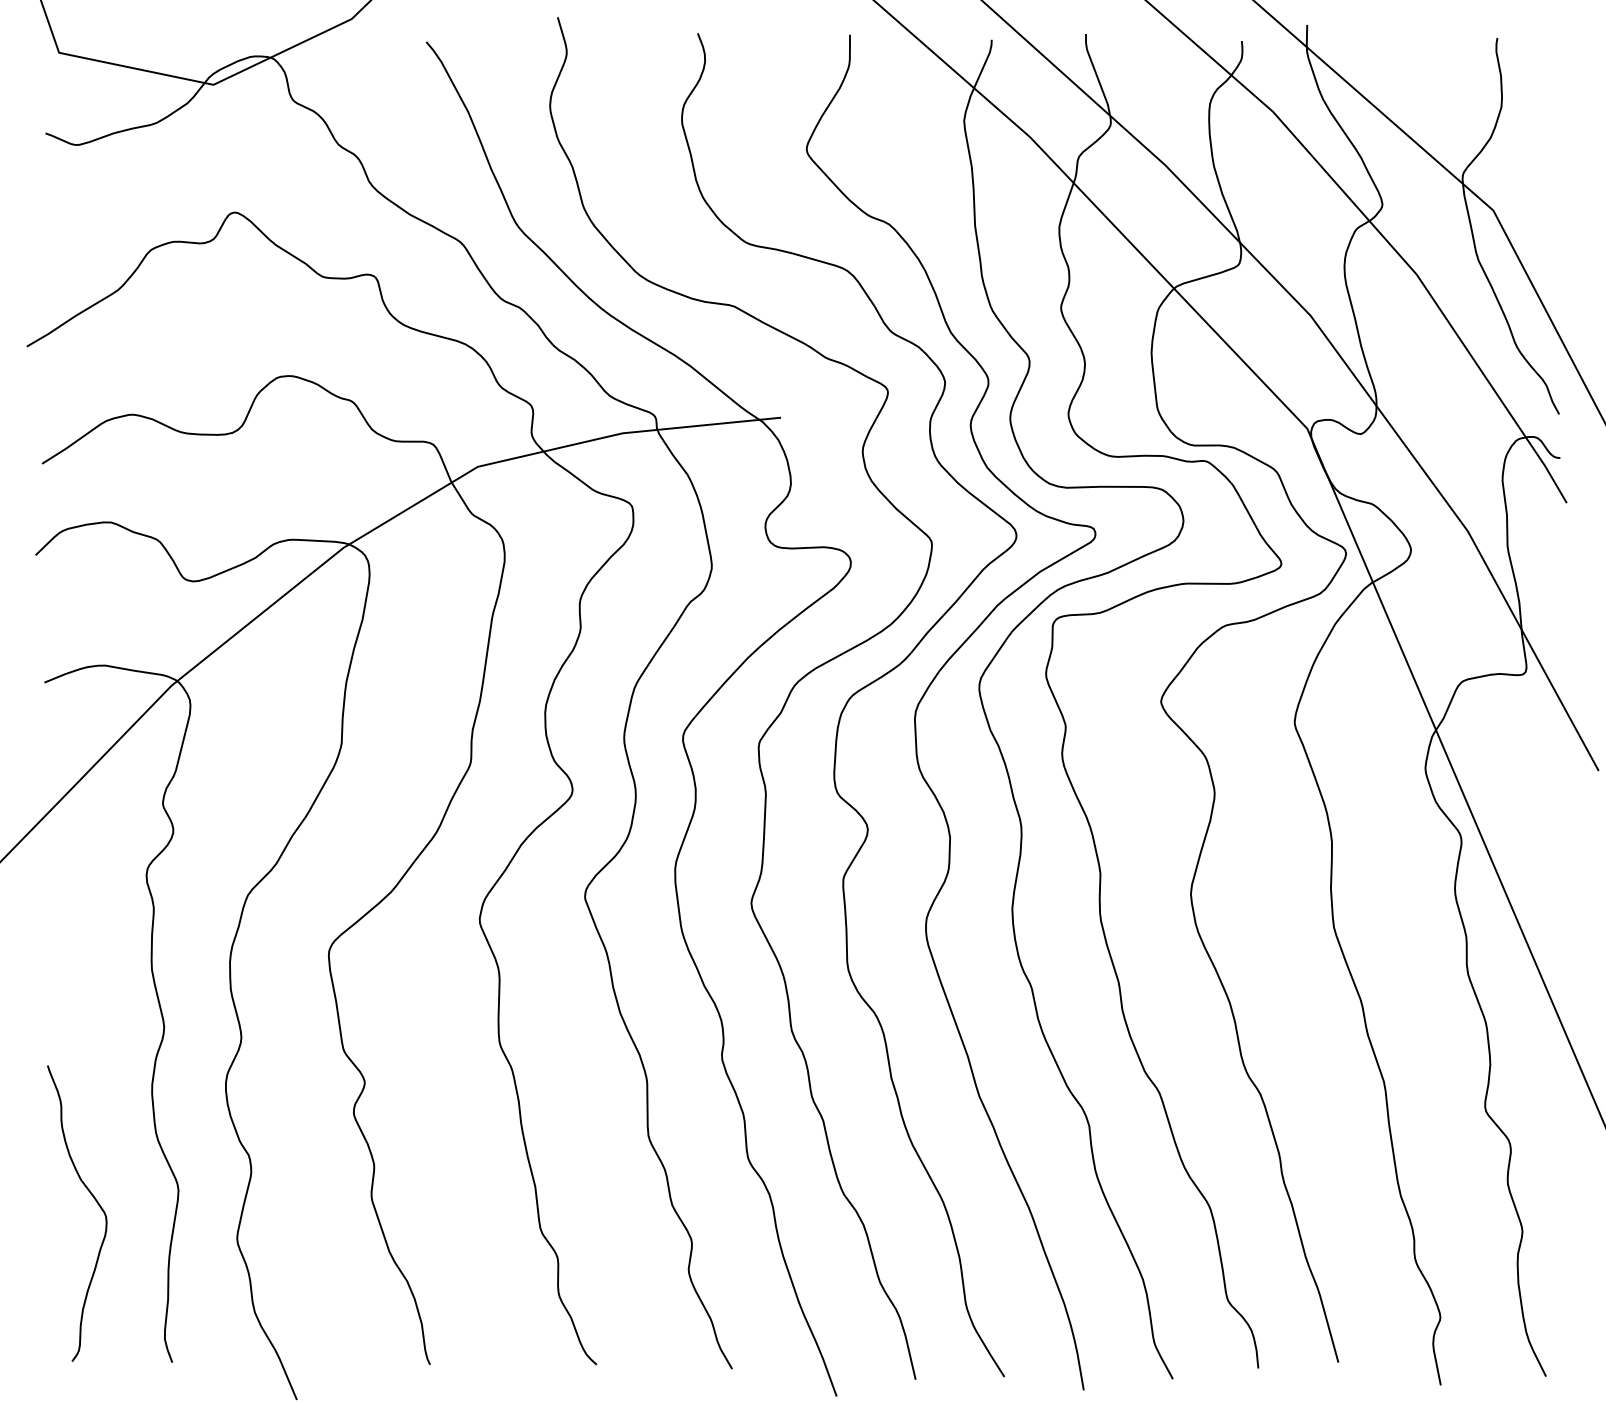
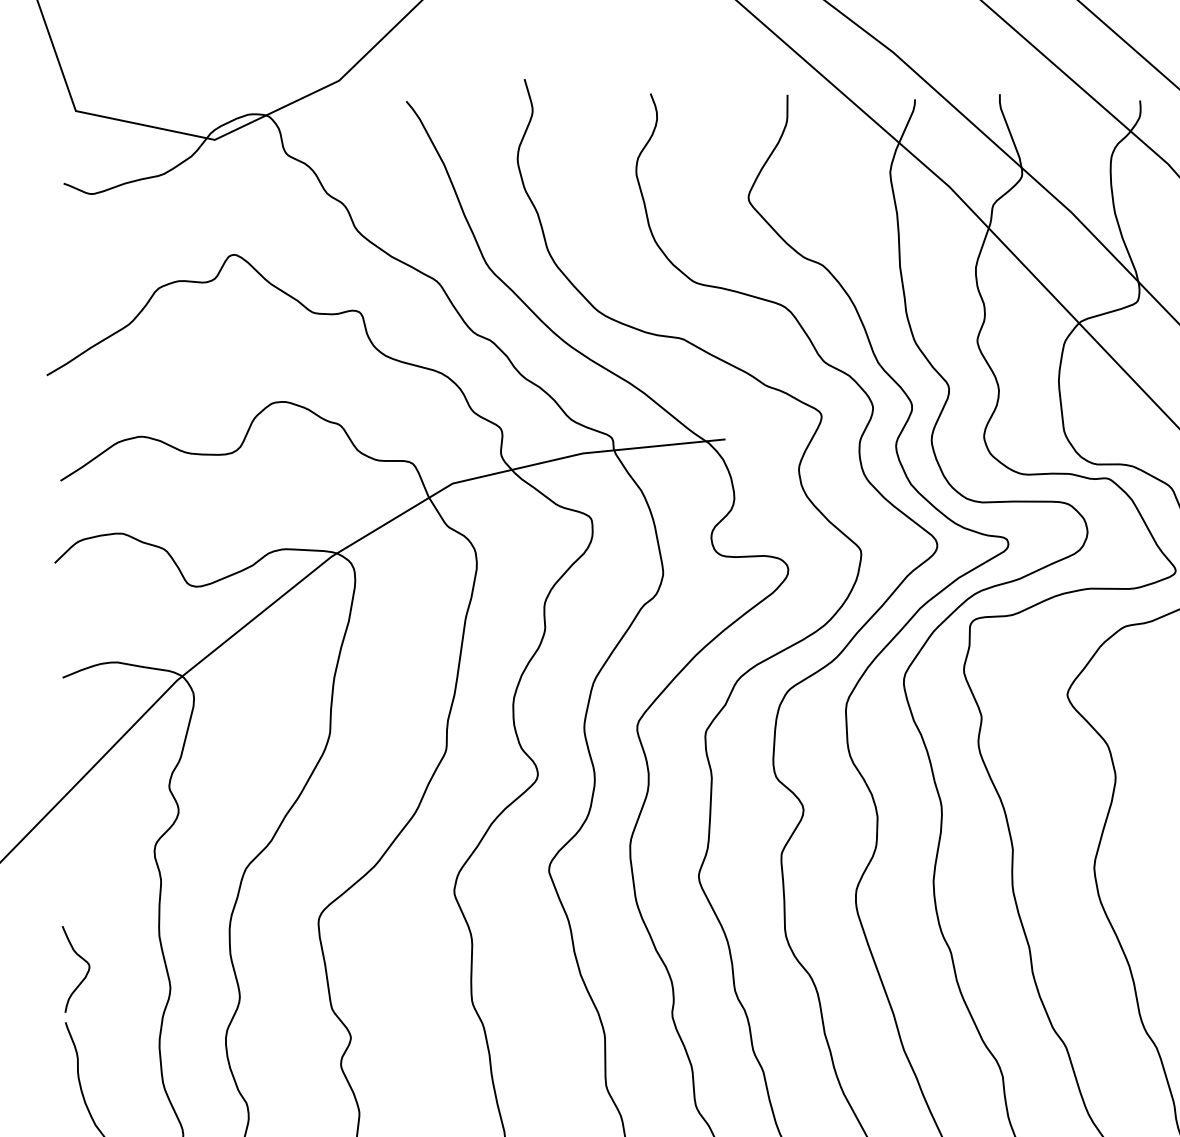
curve: (70, 1011) -> (86, 973), added

